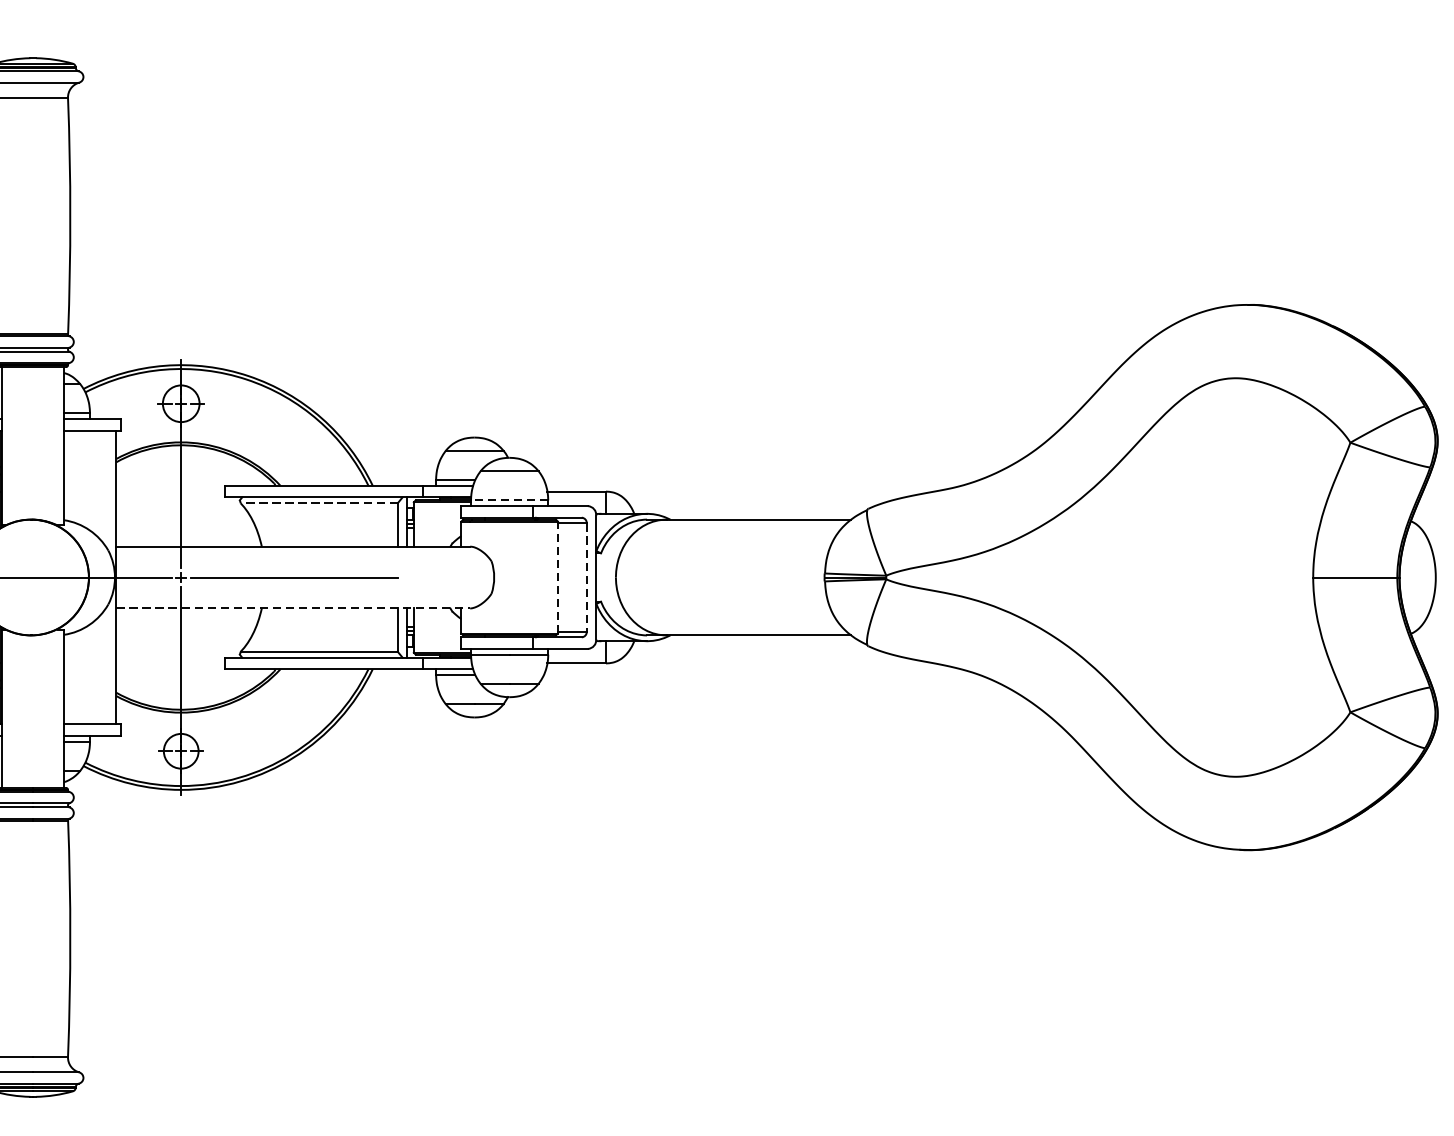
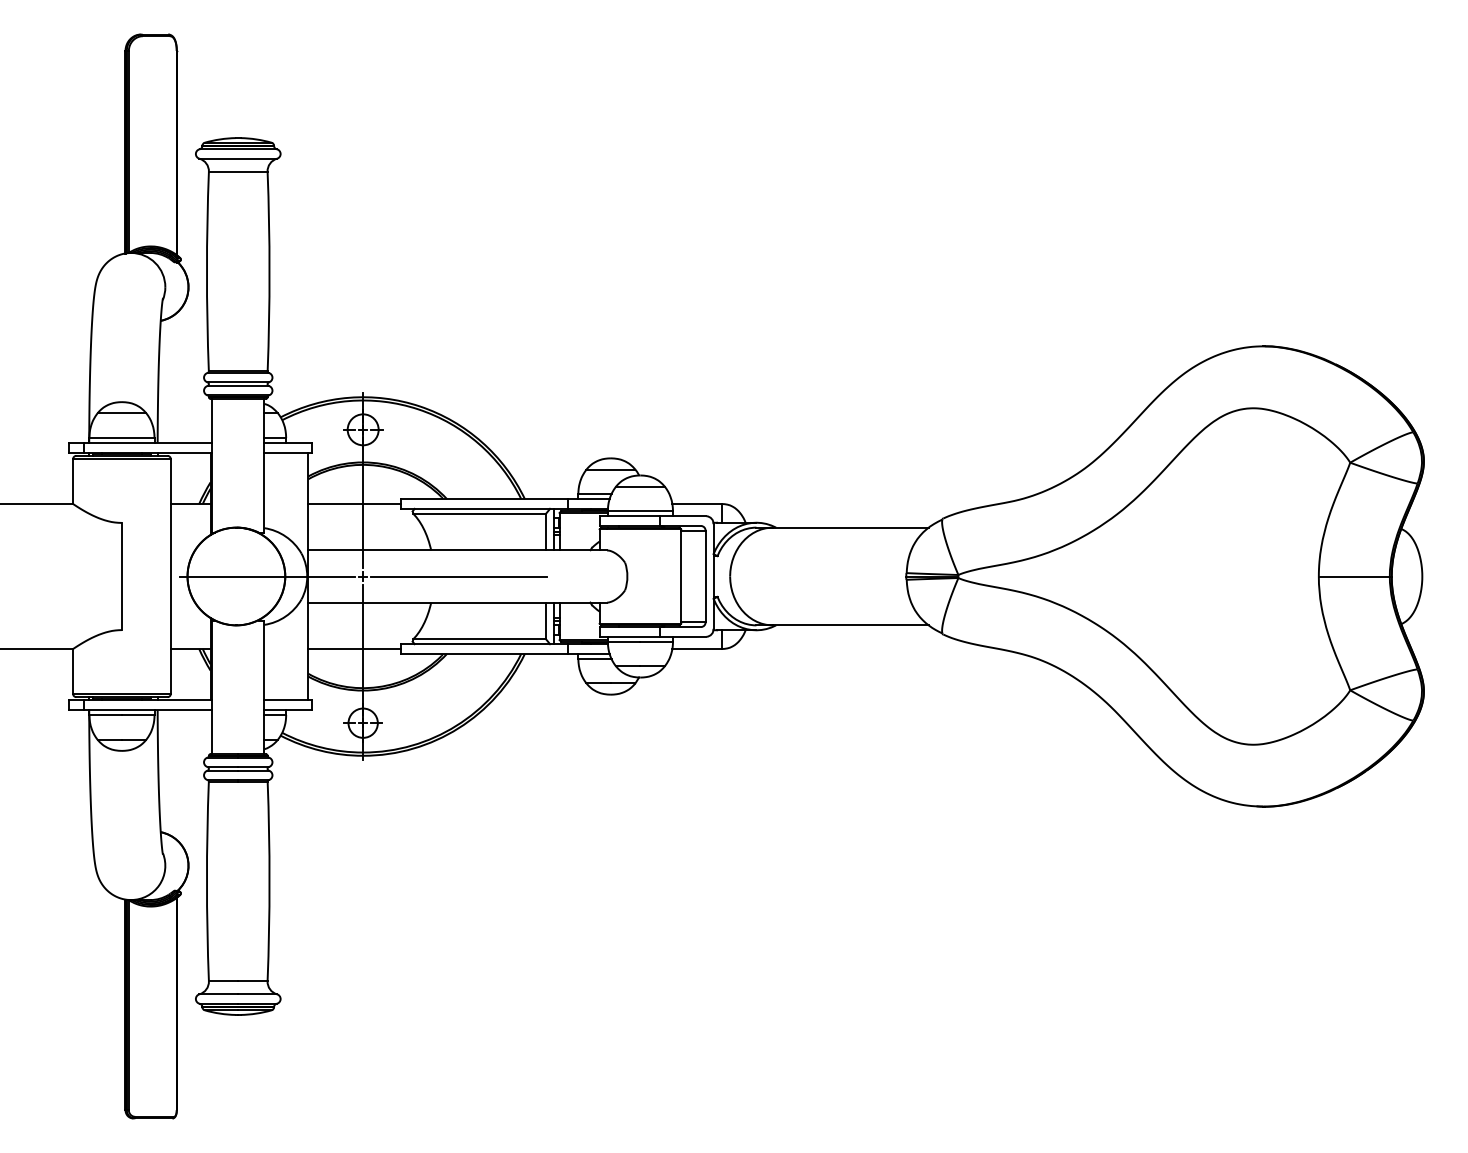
line: (170, 491) -> (354, 503), added
line: (509, 500) -> (640, 511), dashed -> solid
line: (319, 502) -> (479, 513), dashed -> solid
line: (558, 577) -> (681, 576), dashed -> solid
line: (586, 577) -> (705, 576), dashed -> solid
line: (294, 608) -> (458, 602), dashed -> solid
line: (170, 663) -> (354, 649), added

